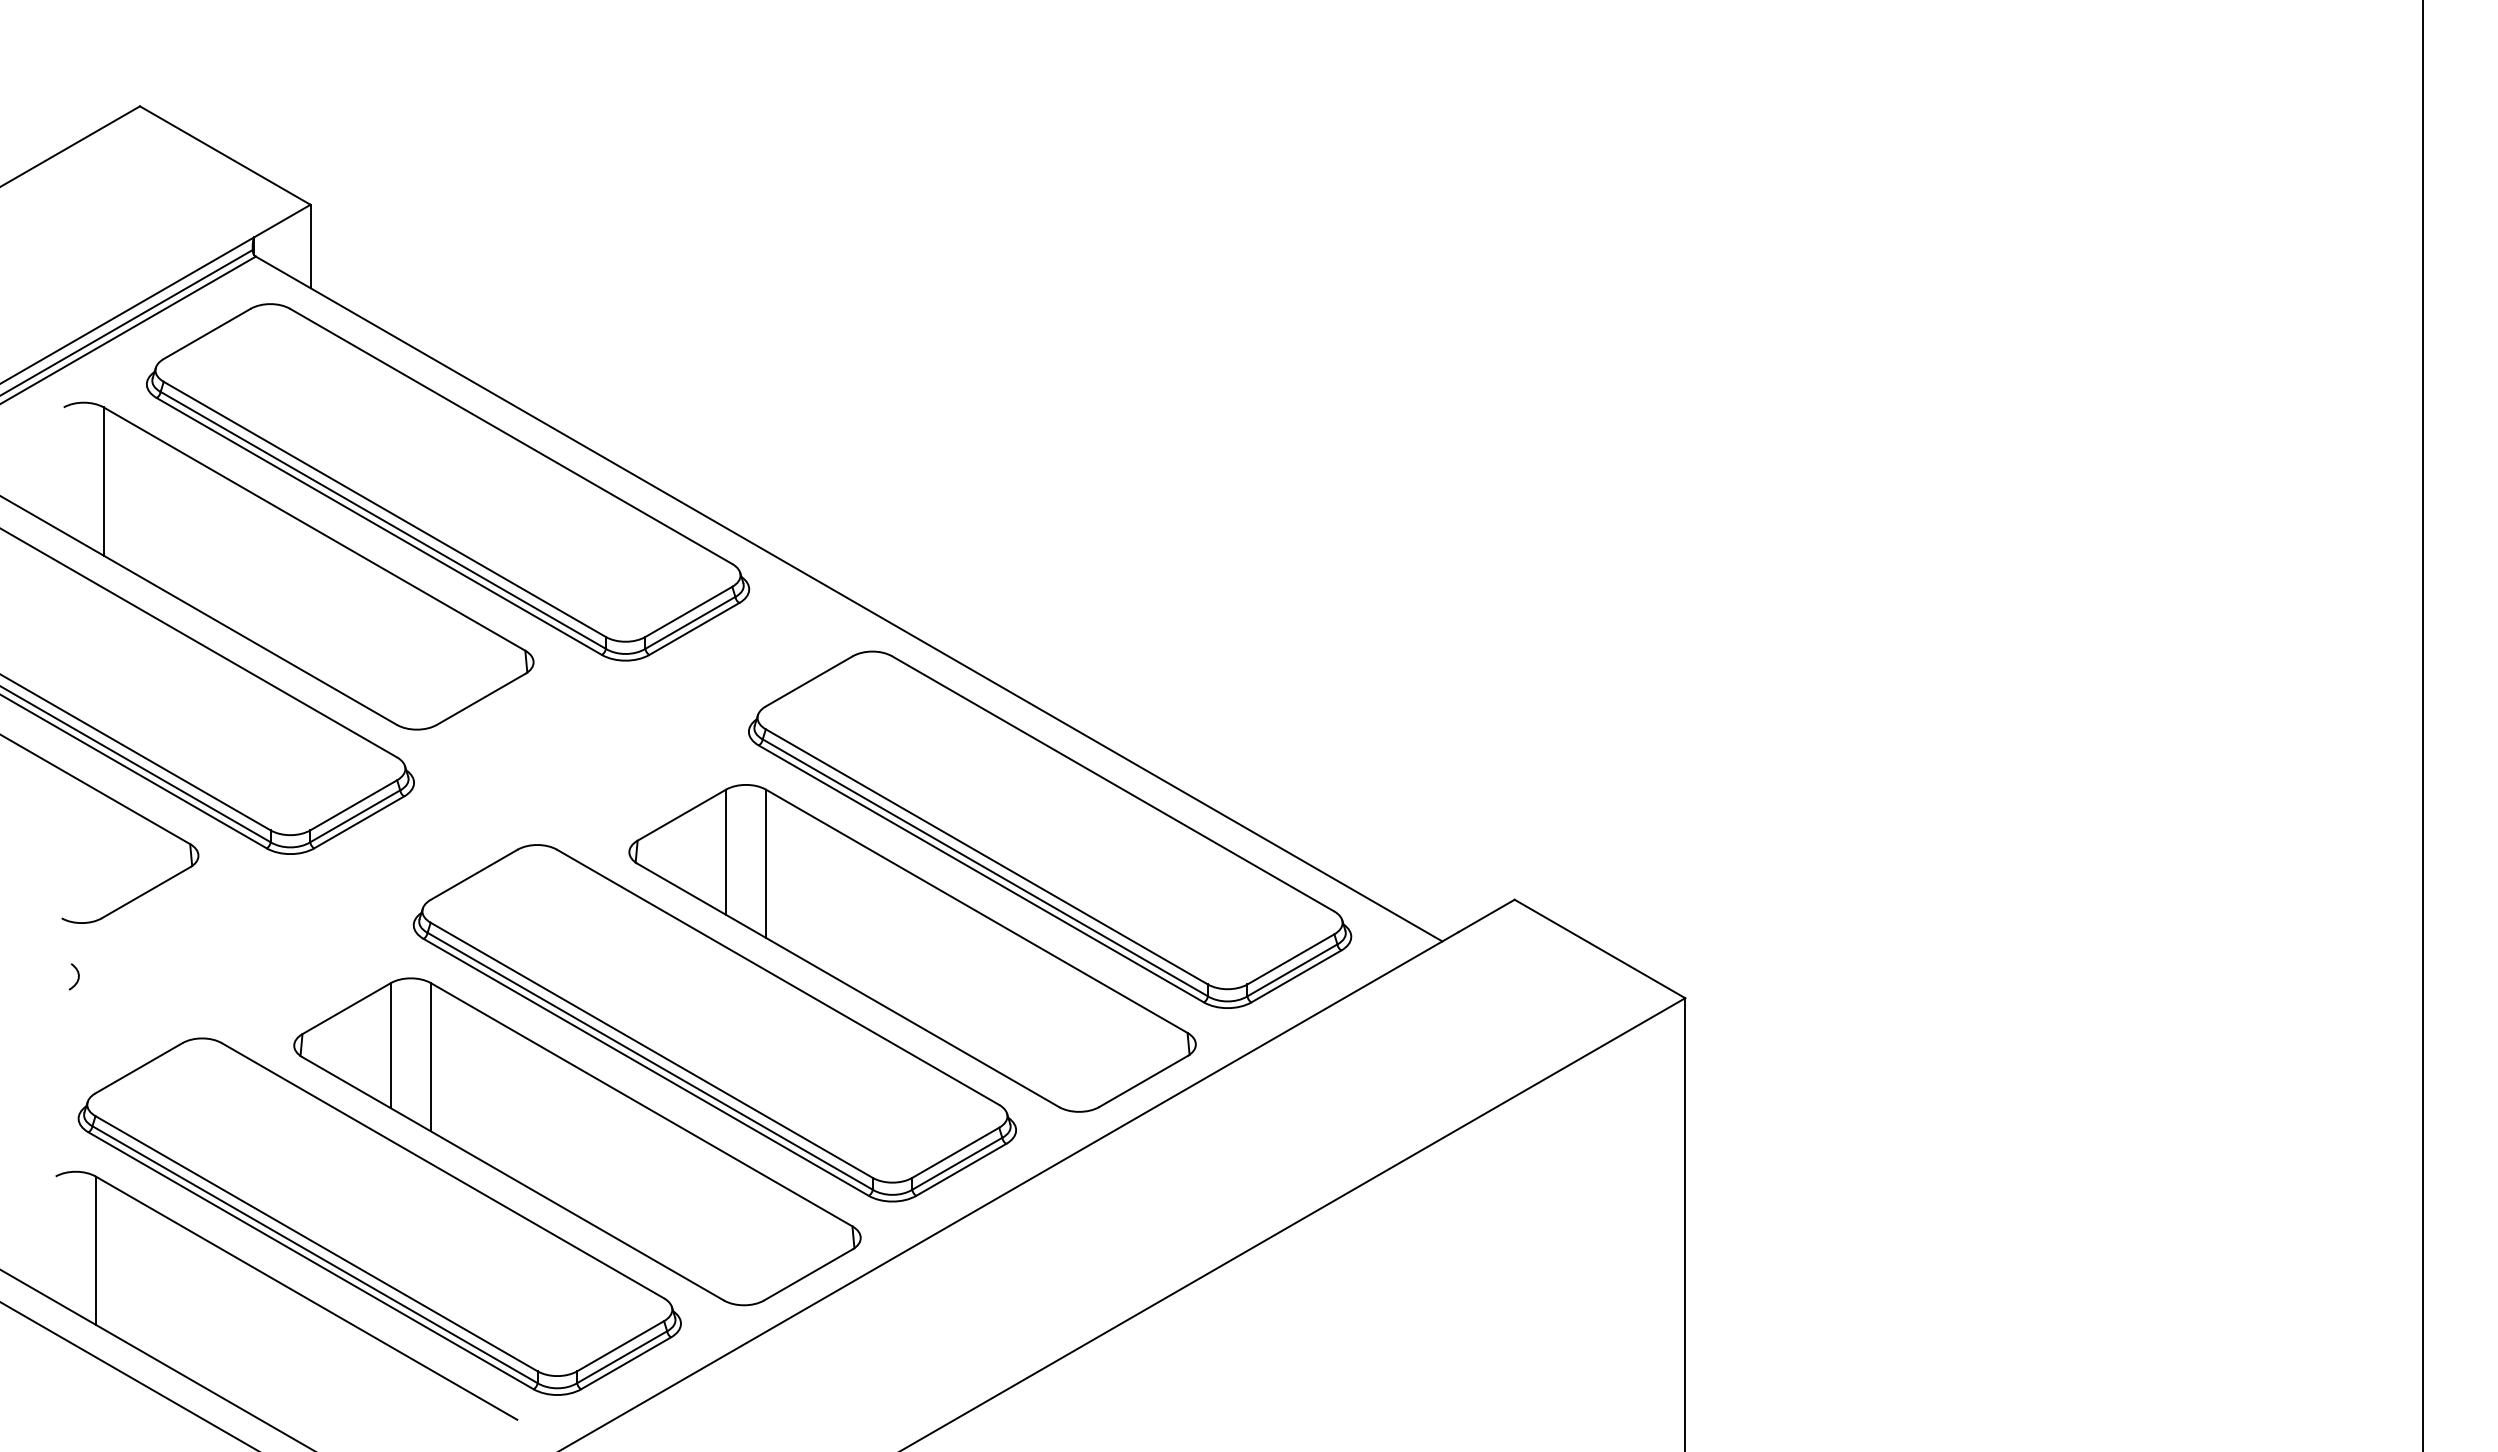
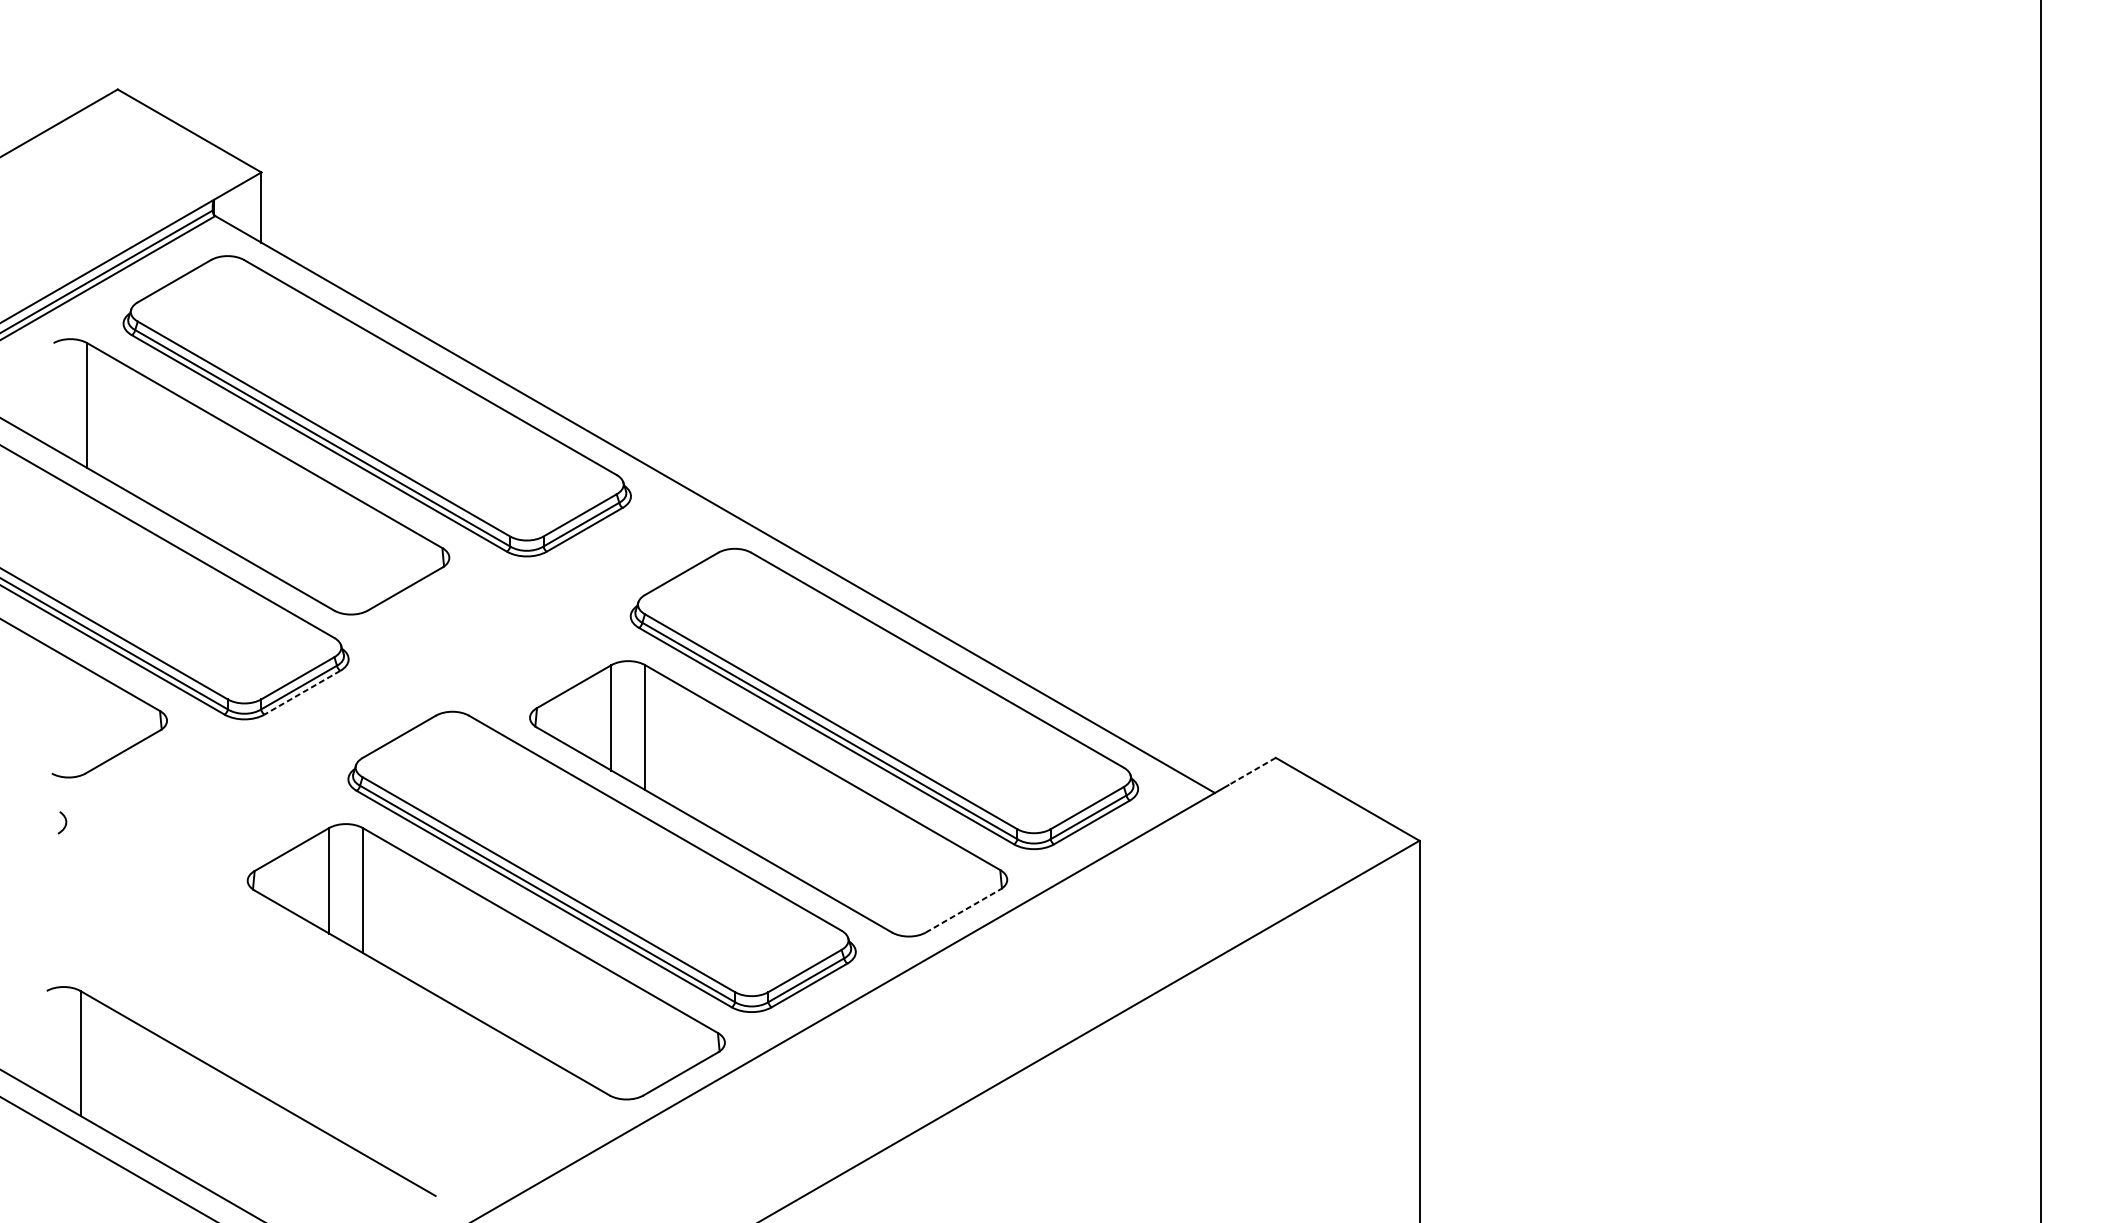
line: (359, 822) -> (302, 692), solid -> dashed
line: (1486, 916) -> (1252, 771), solid -> dashed
line: (1143, 1081) -> (963, 910), solid -> dashed
part: (379, 1216) -> (319, 1024), removed

